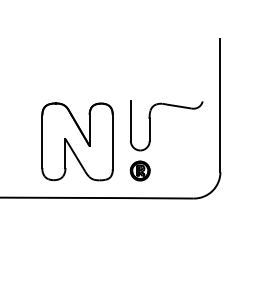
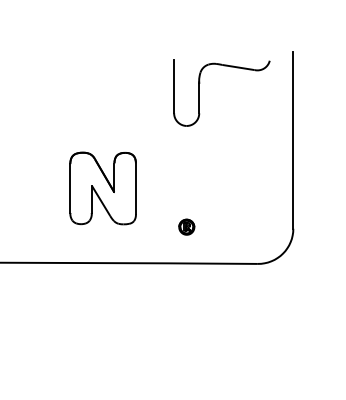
part: (149, 125) -> (199, 92), moved
part: (77, 141) -> (102, 188), size x0.7
part: (140, 170) -> (186, 226), size x0.6

